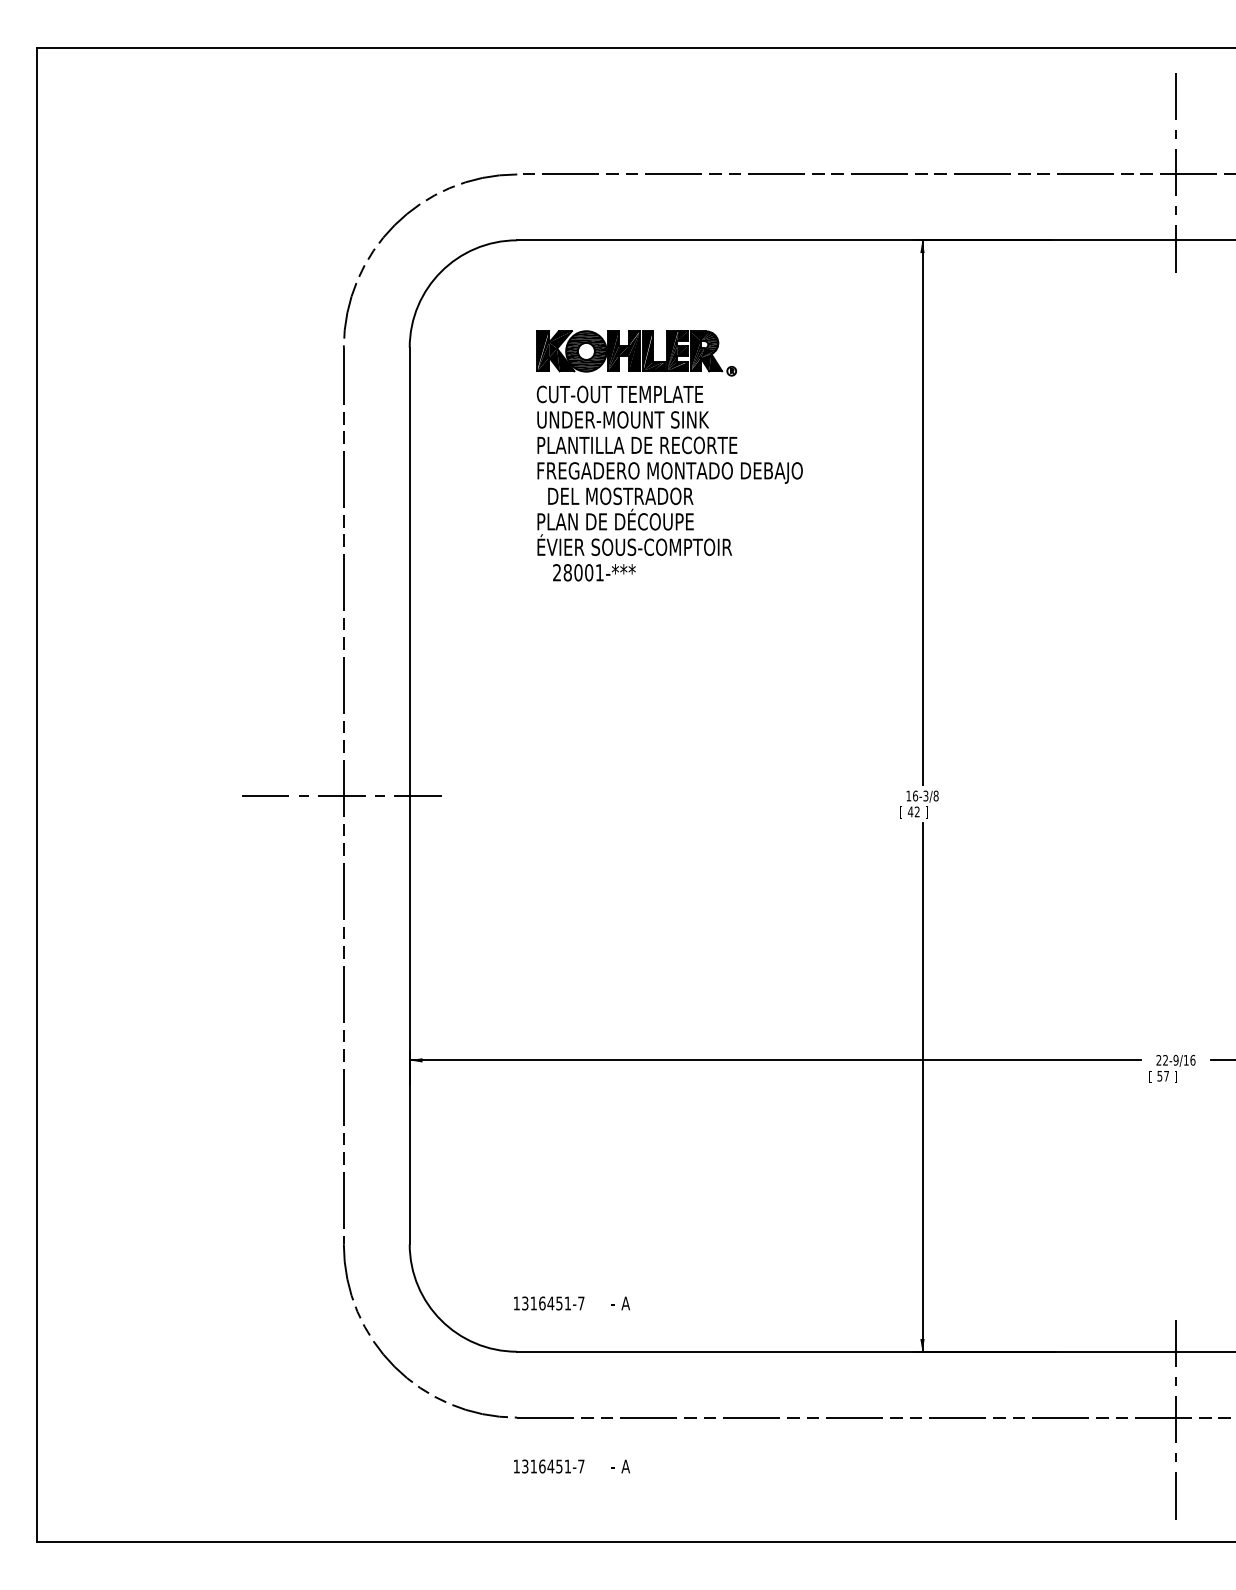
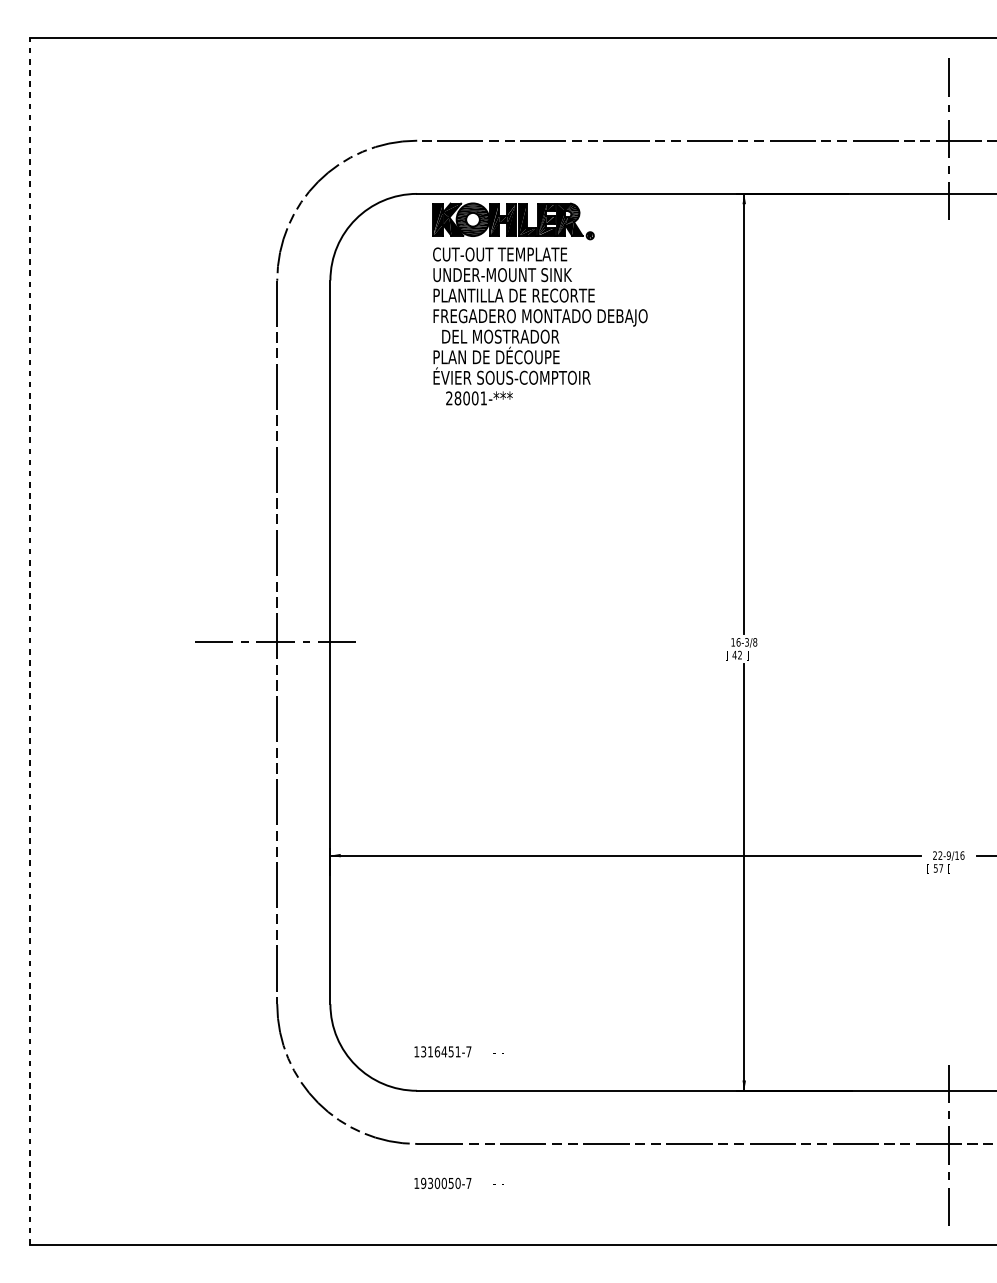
part: (669, 455) -> (540, 303), moved
line: (36, 794) -> (29, 641), solid -> dashed
text: (900, 812) -> (726, 655), [ -> ]
text: (1175, 1076) -> (948, 868), ] -> [
text: (625, 1303) -> (504, 1051), A -> -
text: (546, 1466) -> (440, 1183), 1316451-7 -> 1930050-7
text: (625, 1466) -> (504, 1183), A -> -

